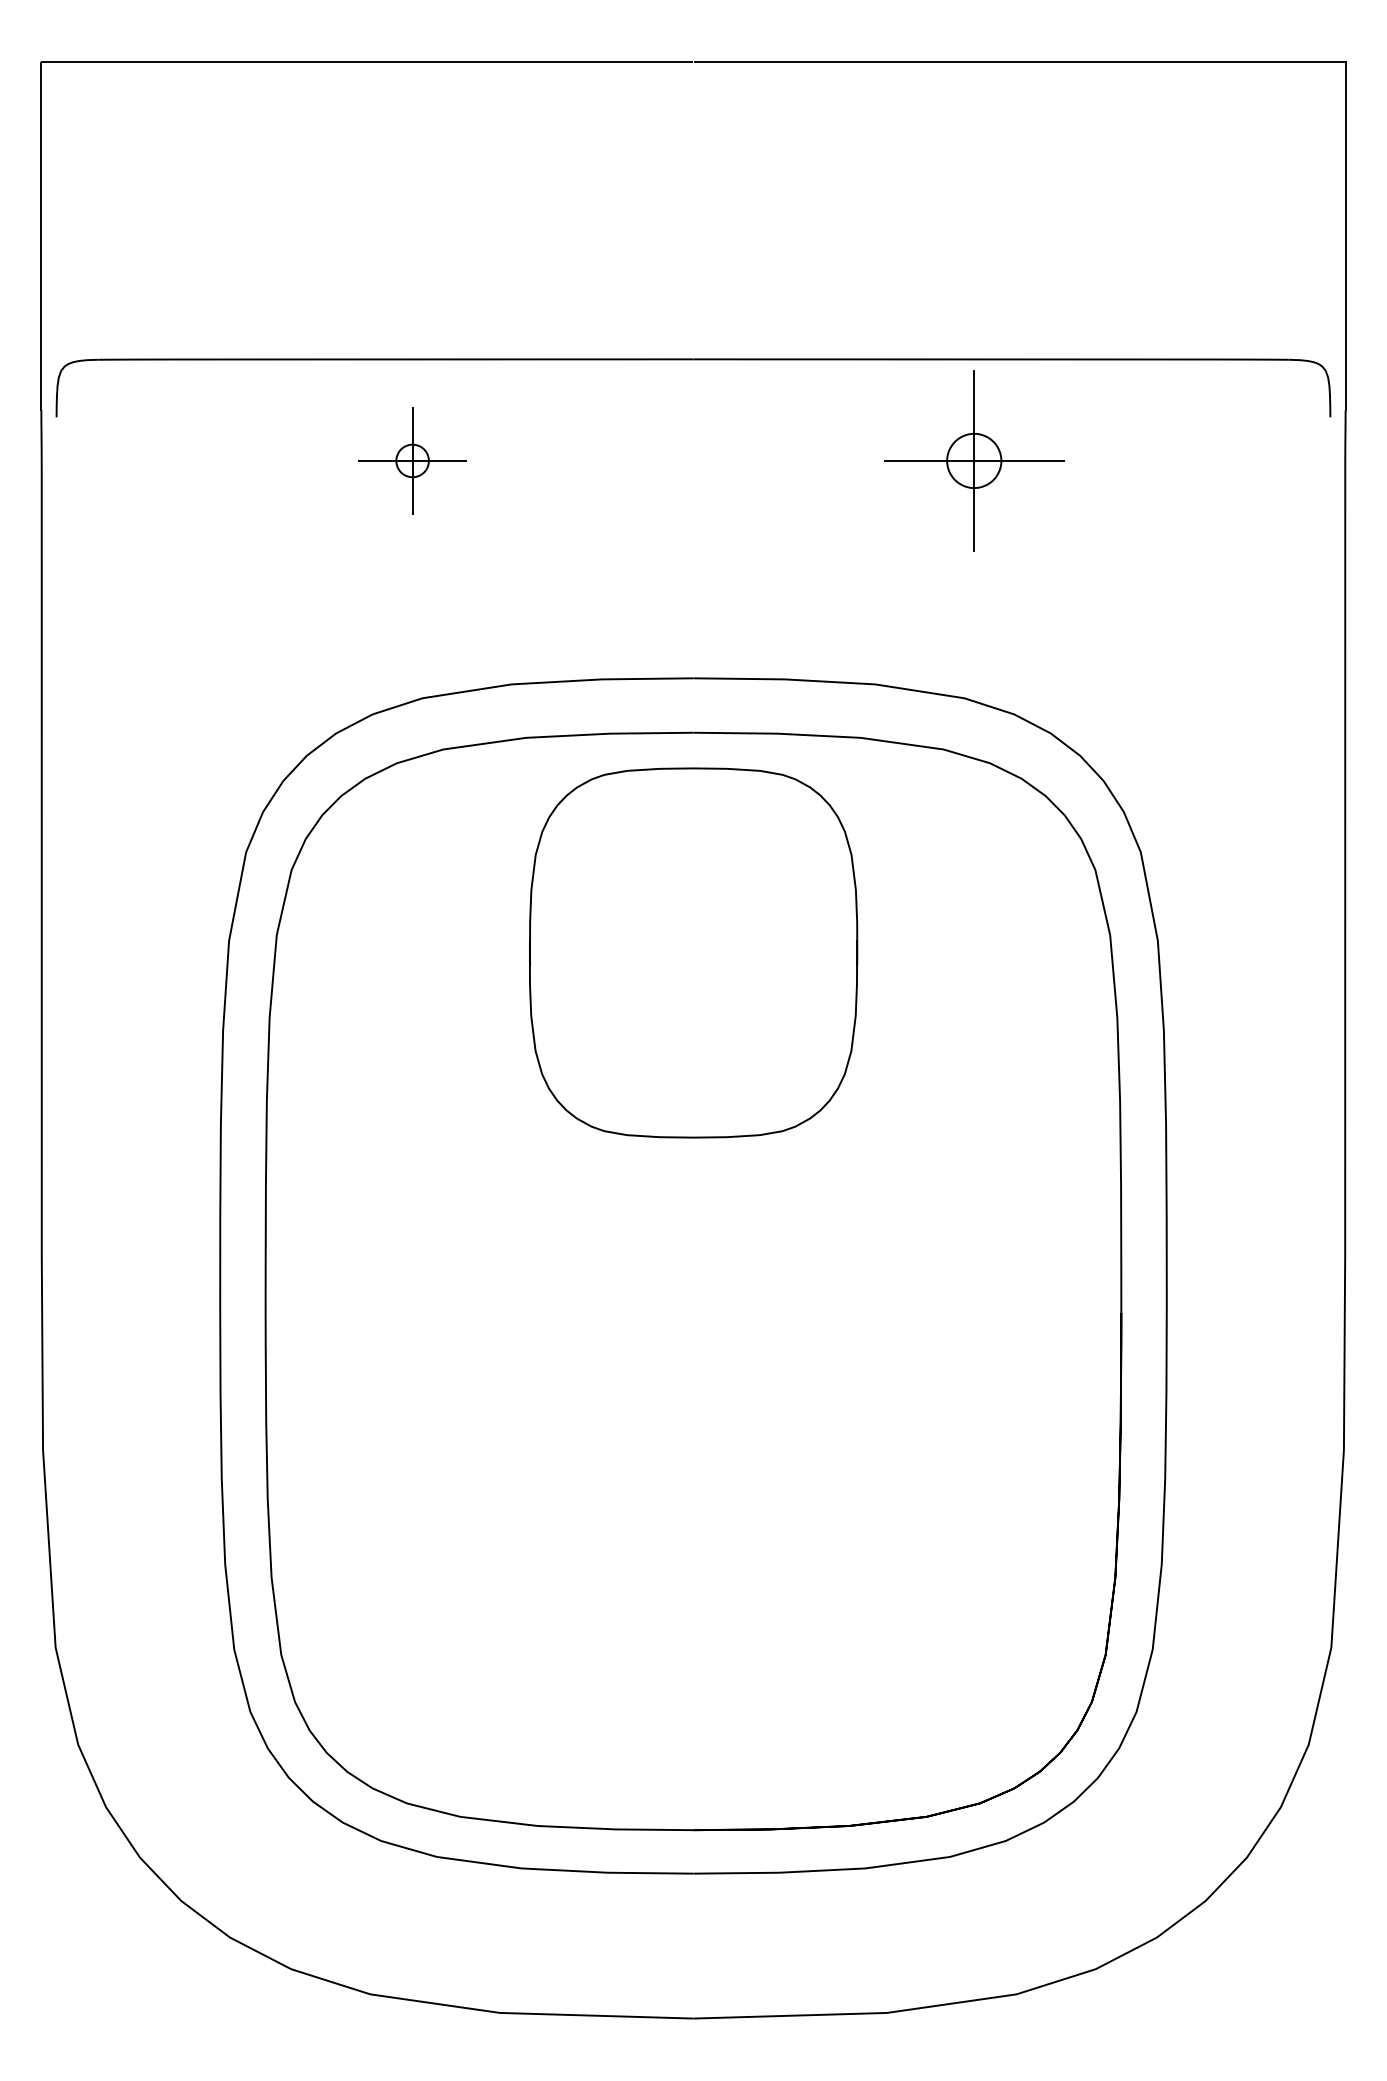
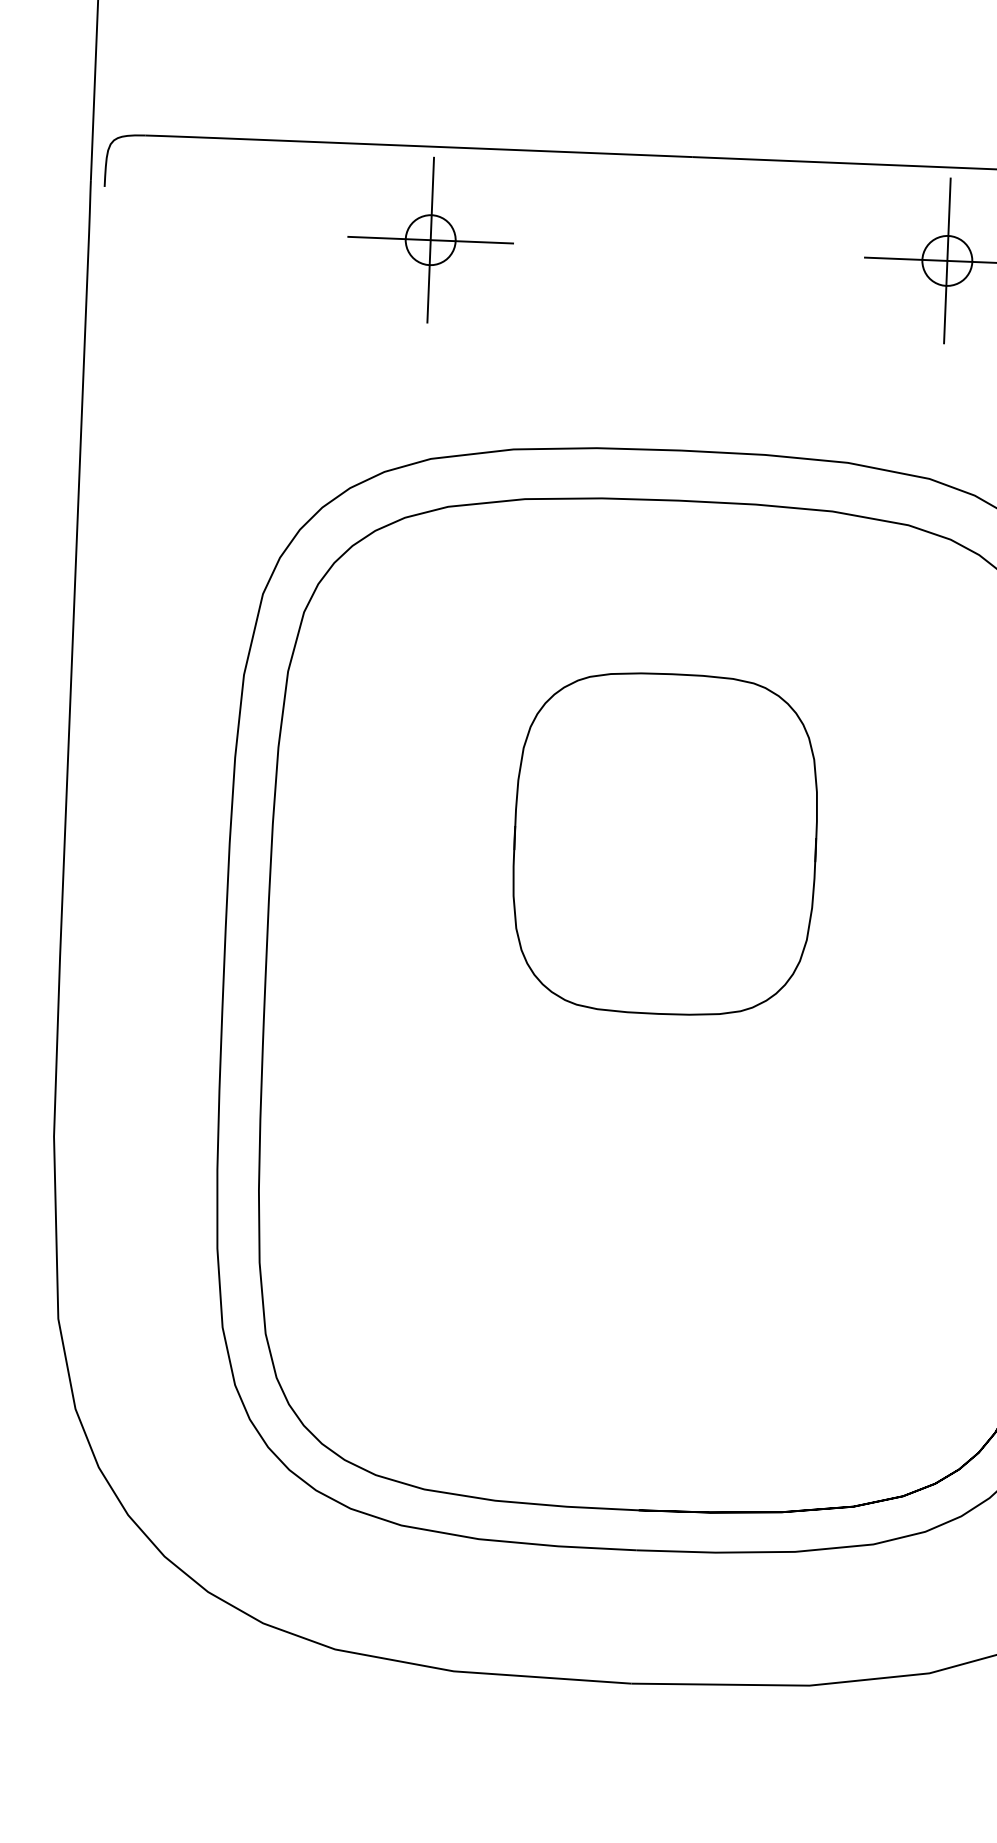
part: (412, 460) -> (430, 239), size x1.67
part: (693, 952) -> (665, 843), moved

